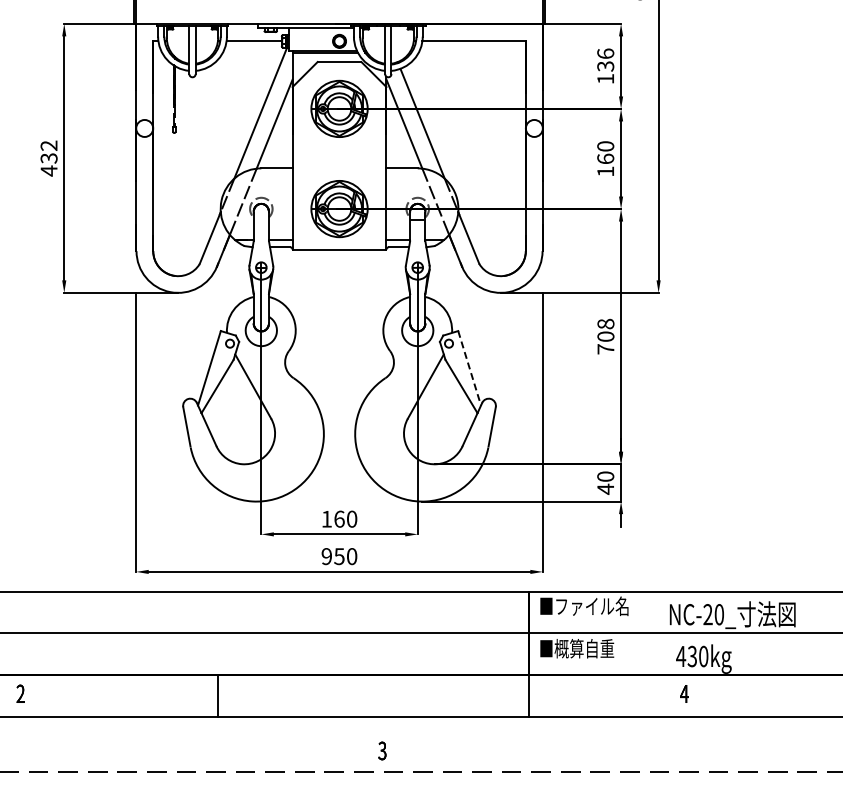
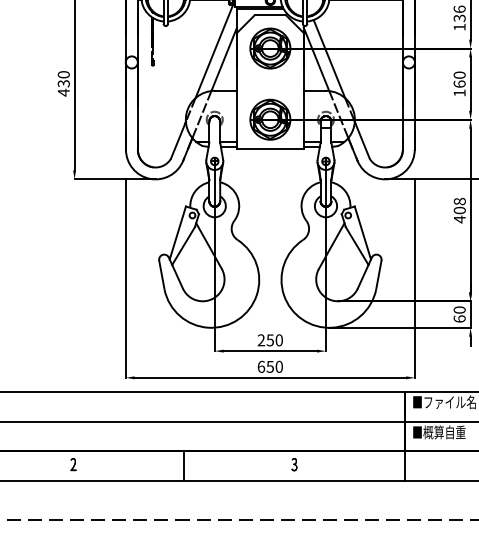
text: (48, 145) -> (63, 74), 432 -> 430
text: (605, 349) -> (459, 219), 708 -> 408
line: (469, 368) -> (362, 233), dashed -> solid
text: (605, 488) -> (459, 318), 40 -> 60
text: (332, 518) -> (265, 339), 160 -> 250
text: (326, 556) -> (261, 366), 950 -> 650
text: (20, 693) -> (73, 464), moved
text: (382, 750) -> (294, 464), moved

